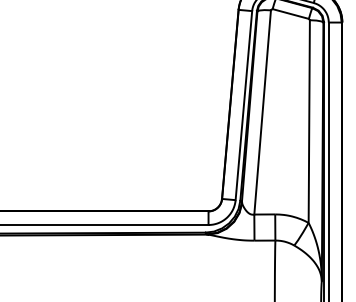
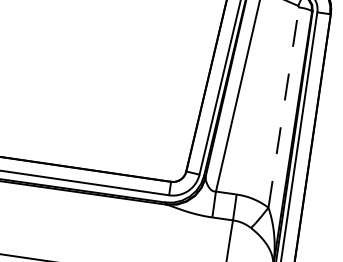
line: (309, 121) -> (283, 107), solid -> dashed

